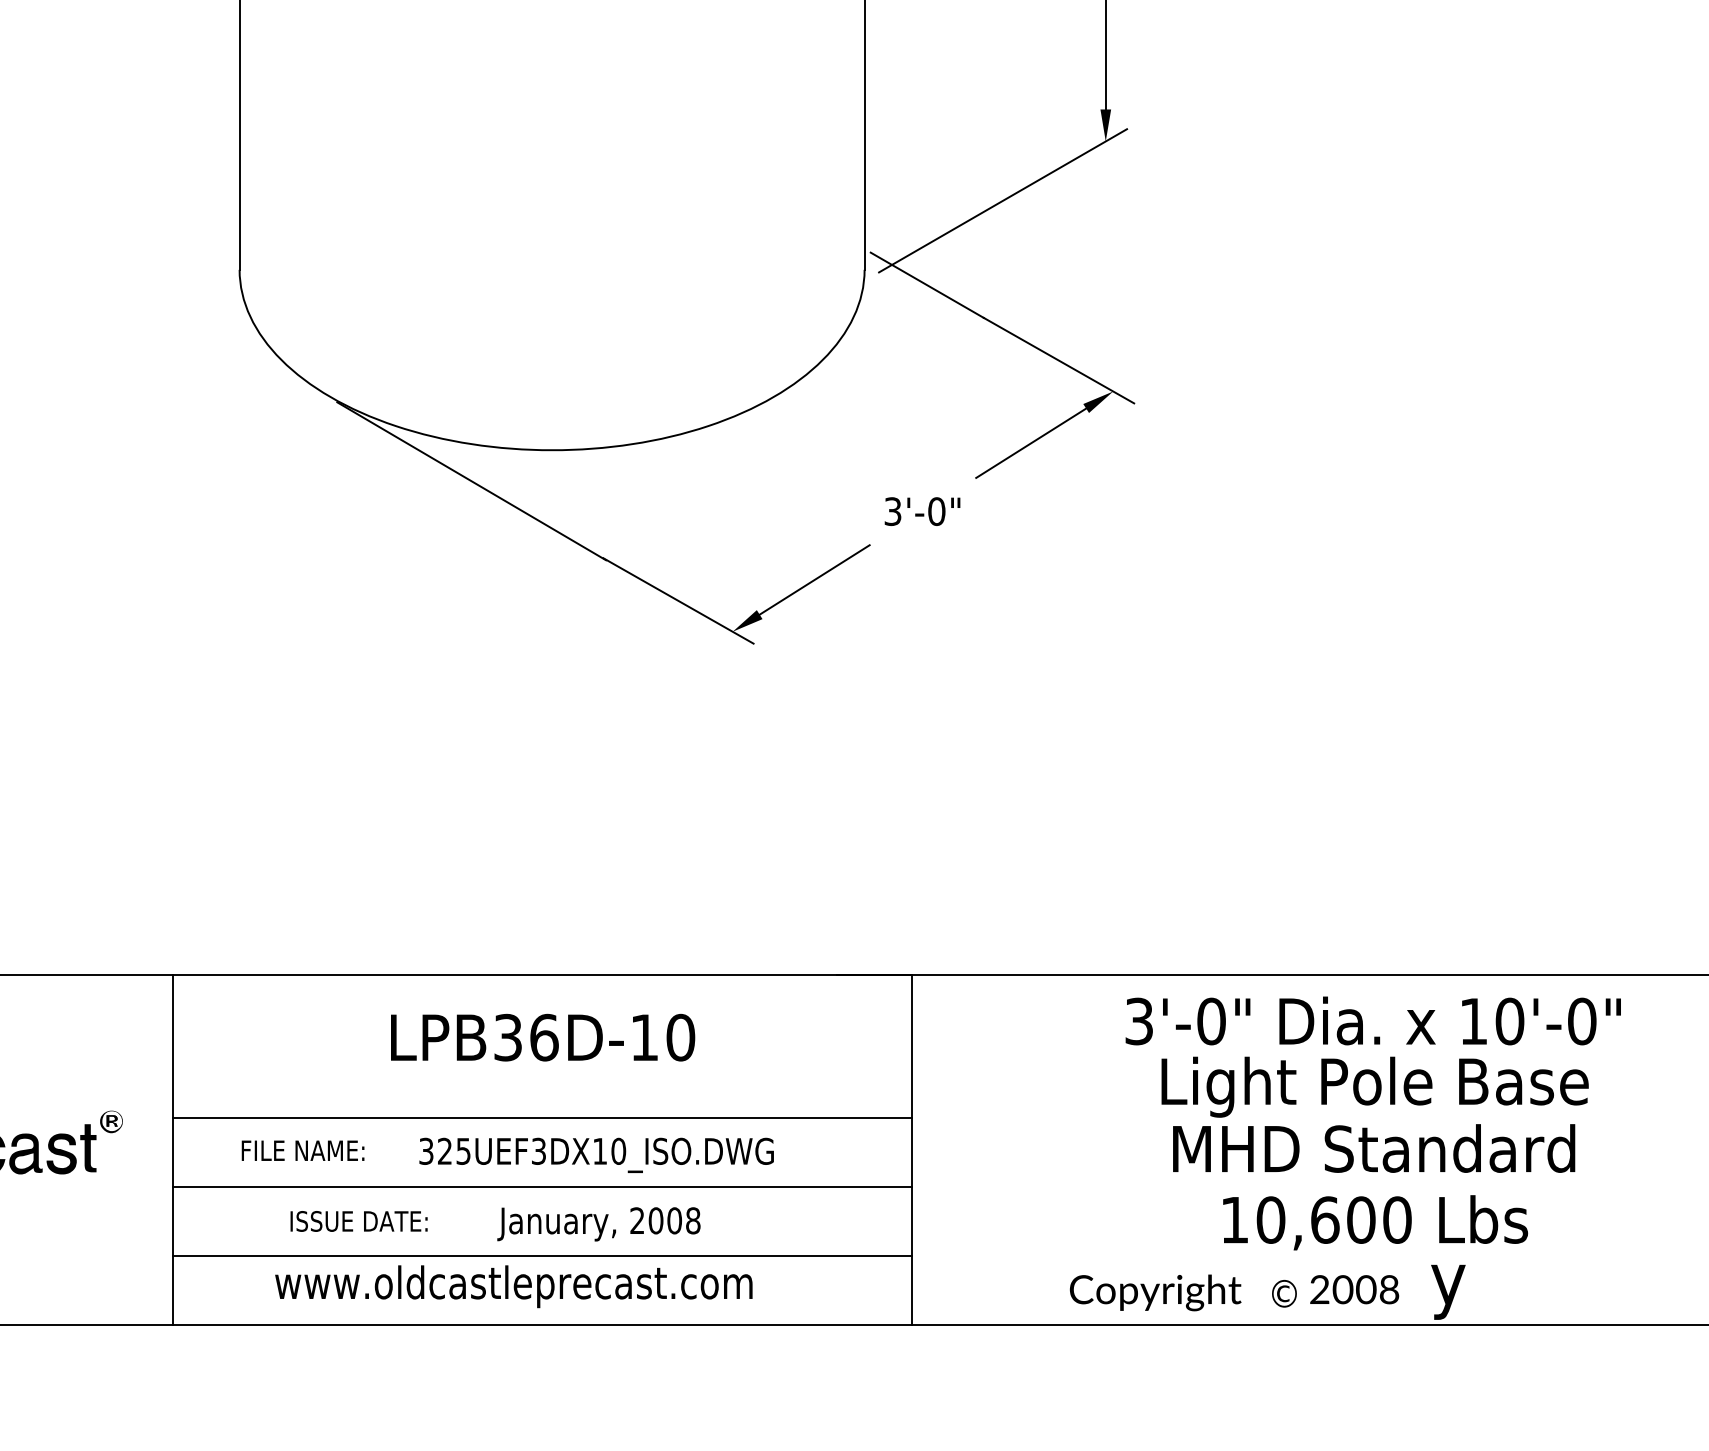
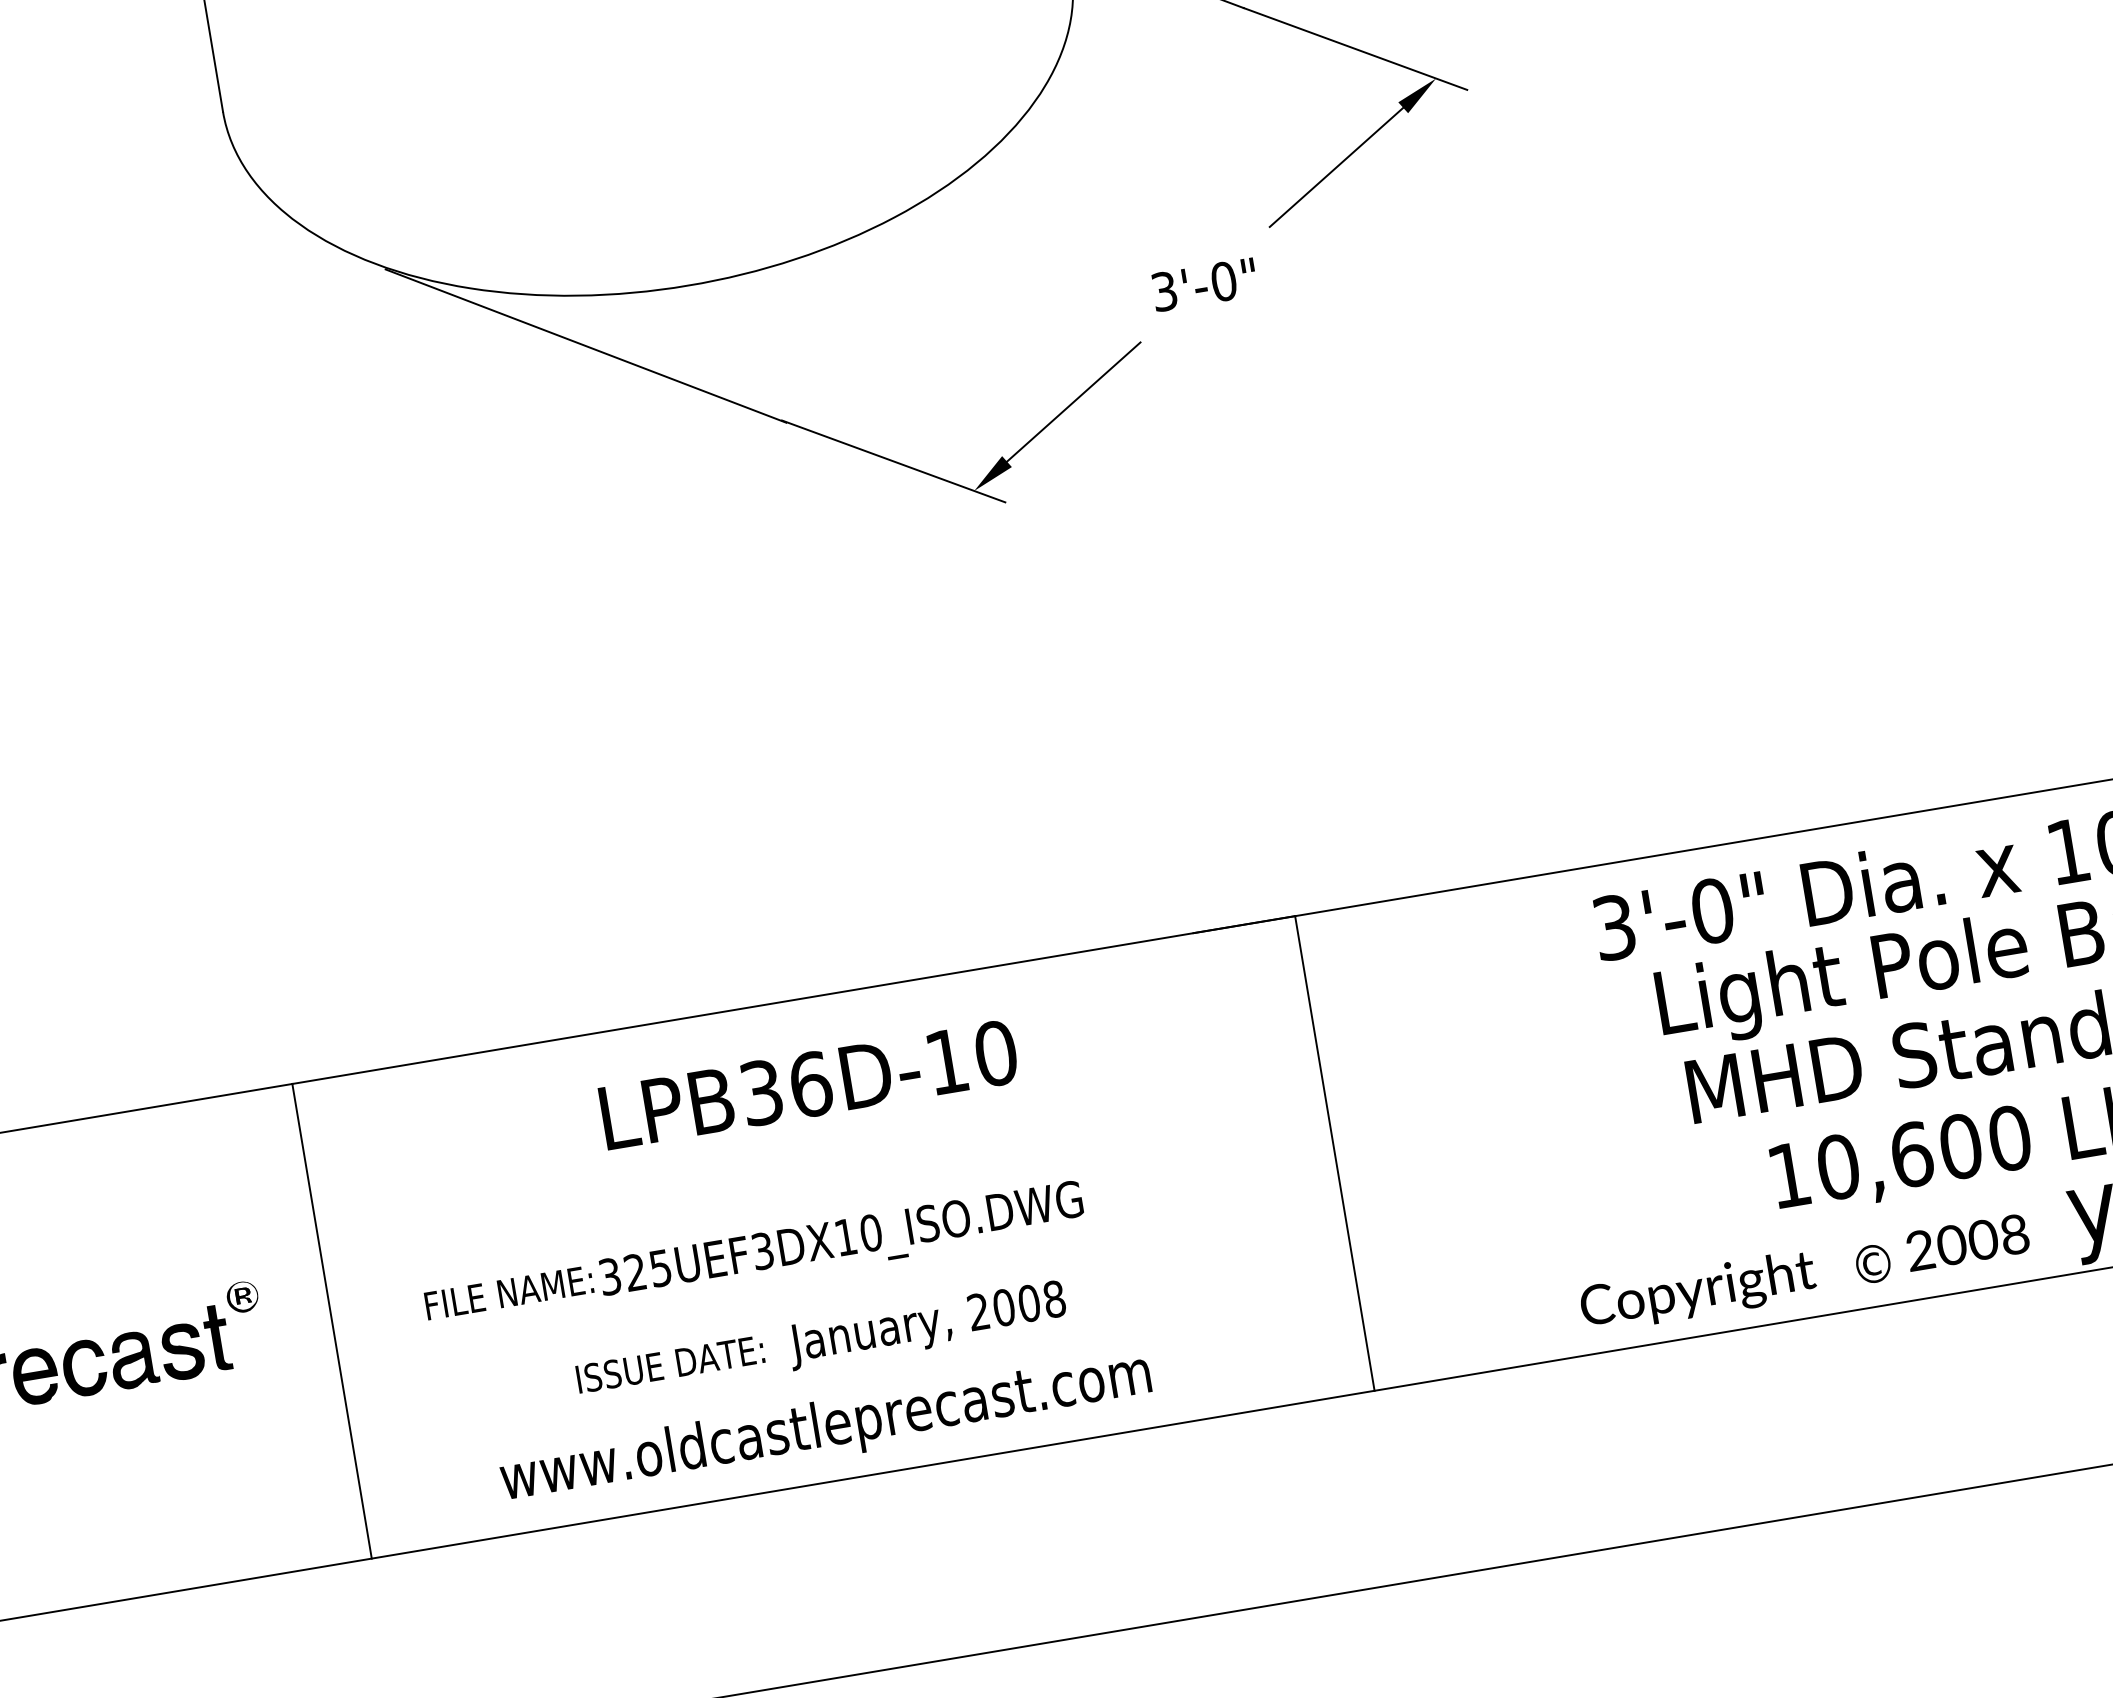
line: (541, 1117) -> (825, 1193), removed
text: (596, 1154) -> (841, 1242), moved
line: (541, 1186) -> (840, 1287), removed
text: (358, 1221) -> (669, 1364), moved
line: (541, 1255) -> (856, 1380), removed

